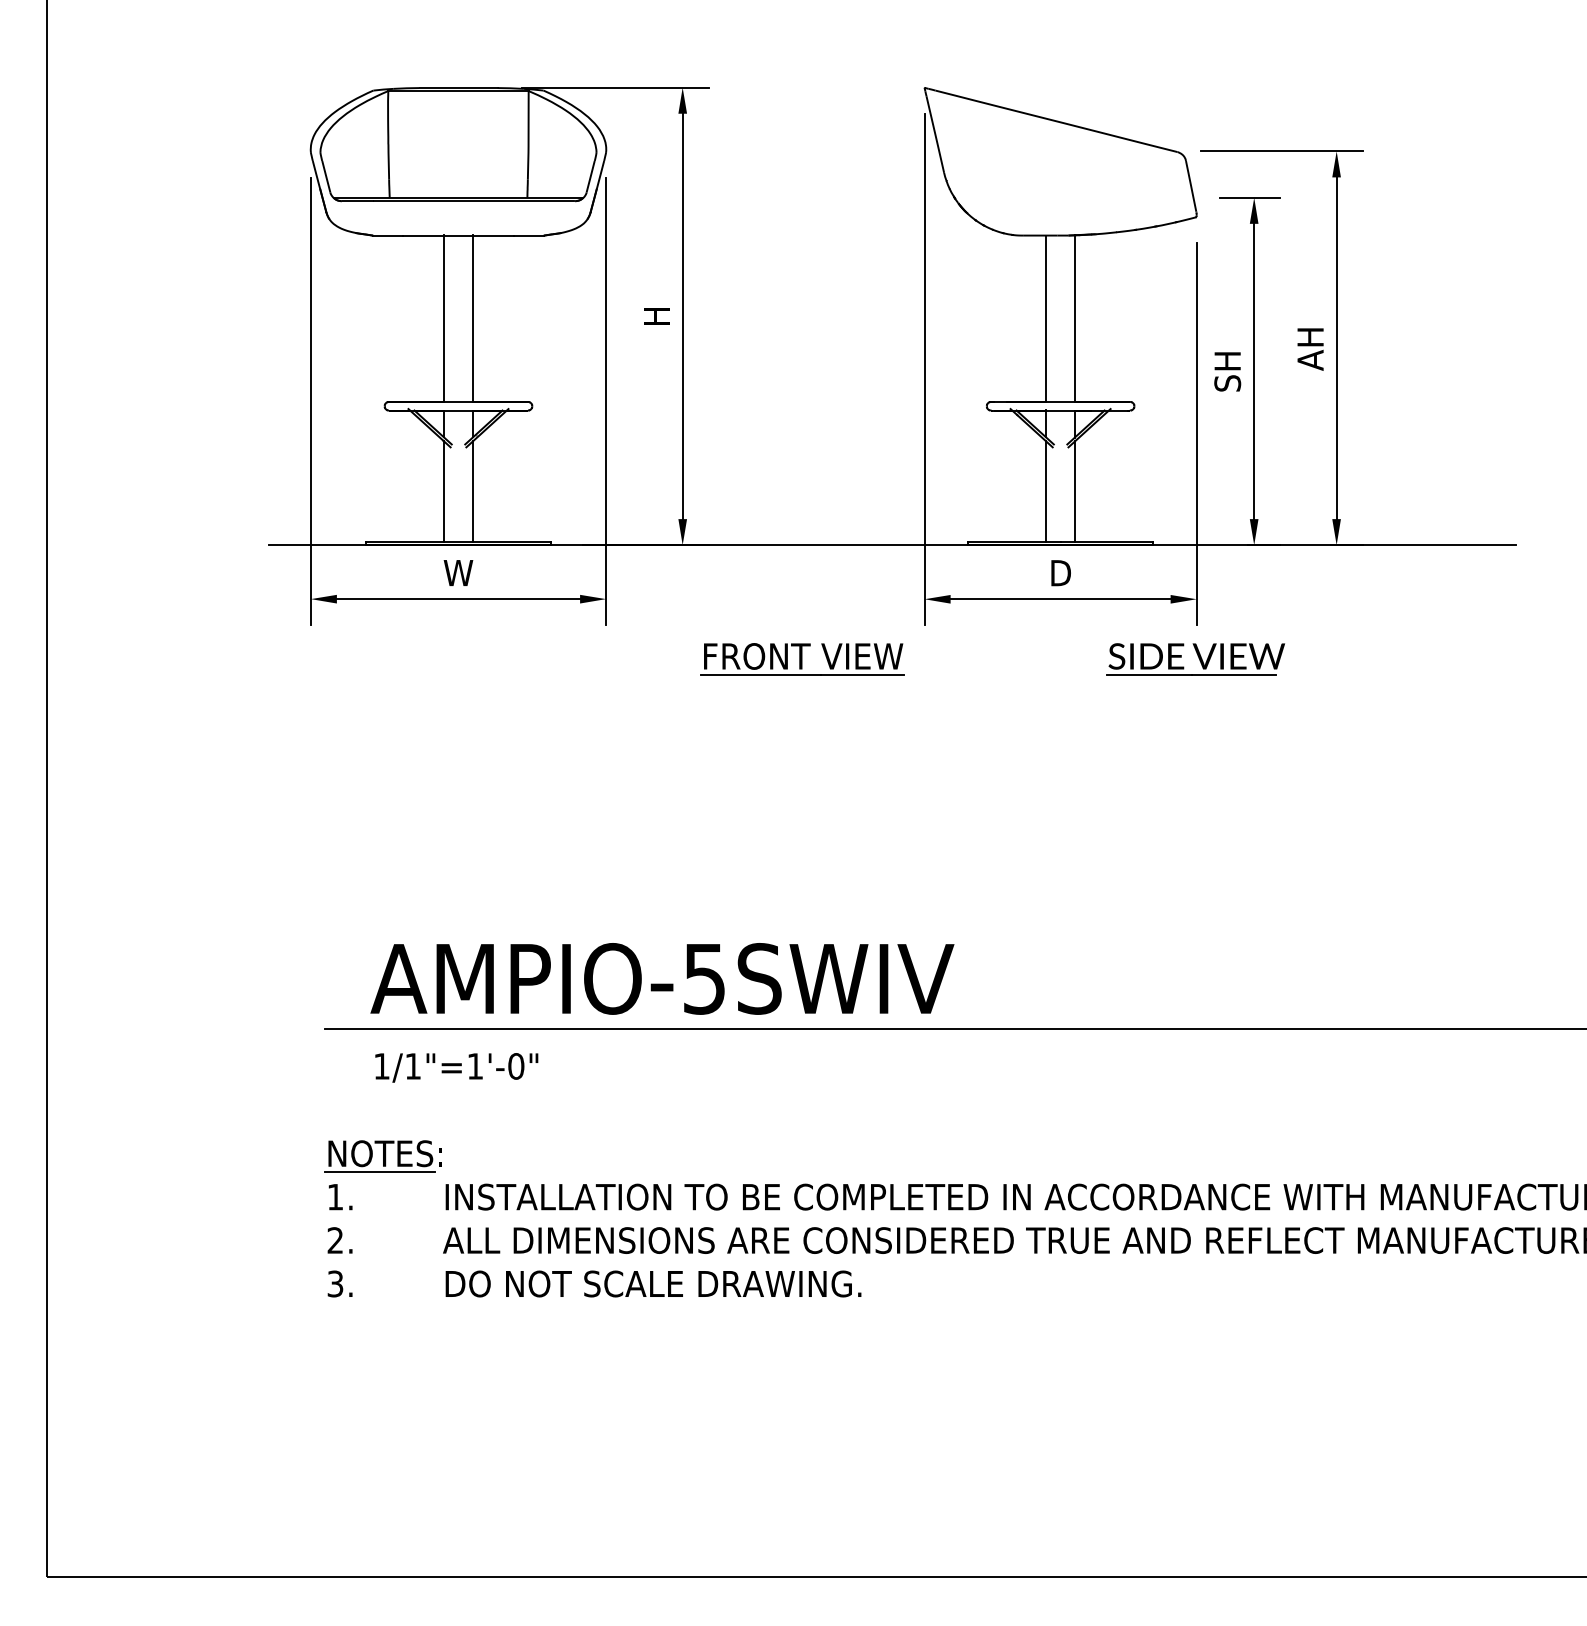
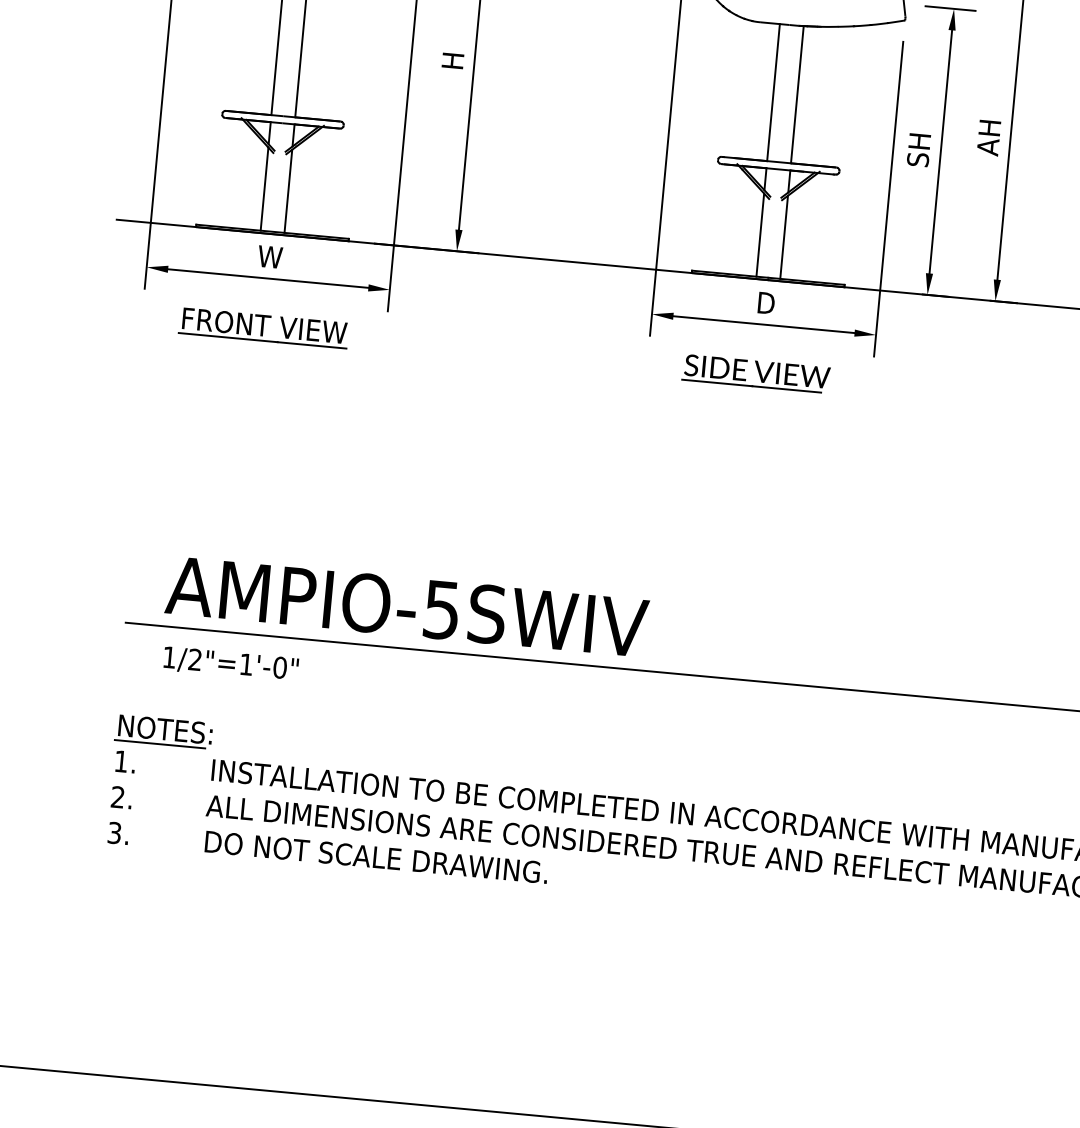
part: (802, 659) -> (263, 328), moved
part: (1195, 659) -> (756, 373), moved
text: (412, 1066) -> (194, 659), 1/1"=1'-0" -> 1/2"=1'-0"

